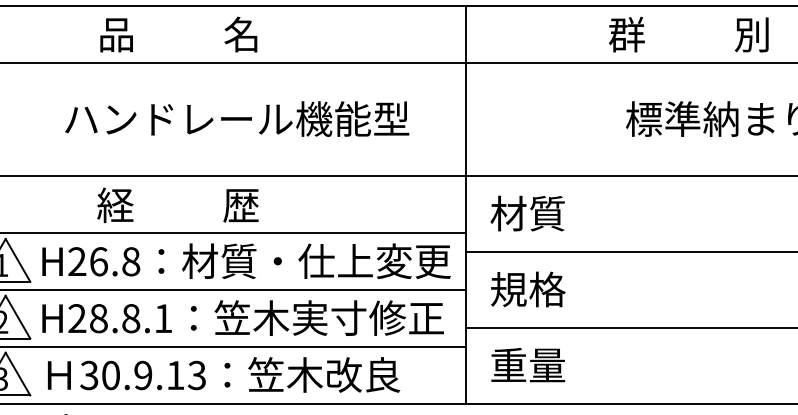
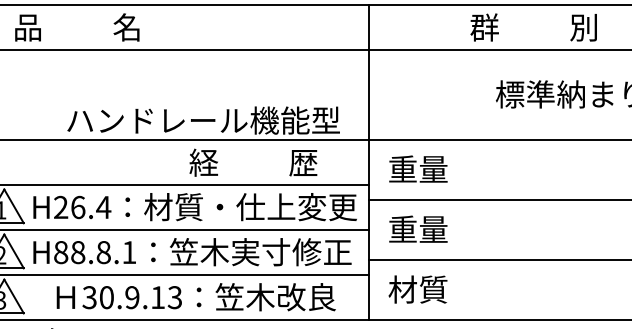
text: (178, 34) -> (77, 27), moved
text: (688, 34) -> (533, 27), moved
text: (237, 118) -> (203, 120), moved
text: (177, 204) -> (253, 162), moved
text: (527, 213) -> (417, 169), 材質 -> 重量
text: (130, 261) -> (103, 207), H26.8 -> H26.4
text: (528, 289) -> (418, 229), 規格 -> 重量
text: (77, 318) -> (61, 252), H28.8.1 -> H88.8.1
text: (527, 365) -> (417, 289), 重量 -> 材質
text: (224, 374) -> (196, 296), moved

